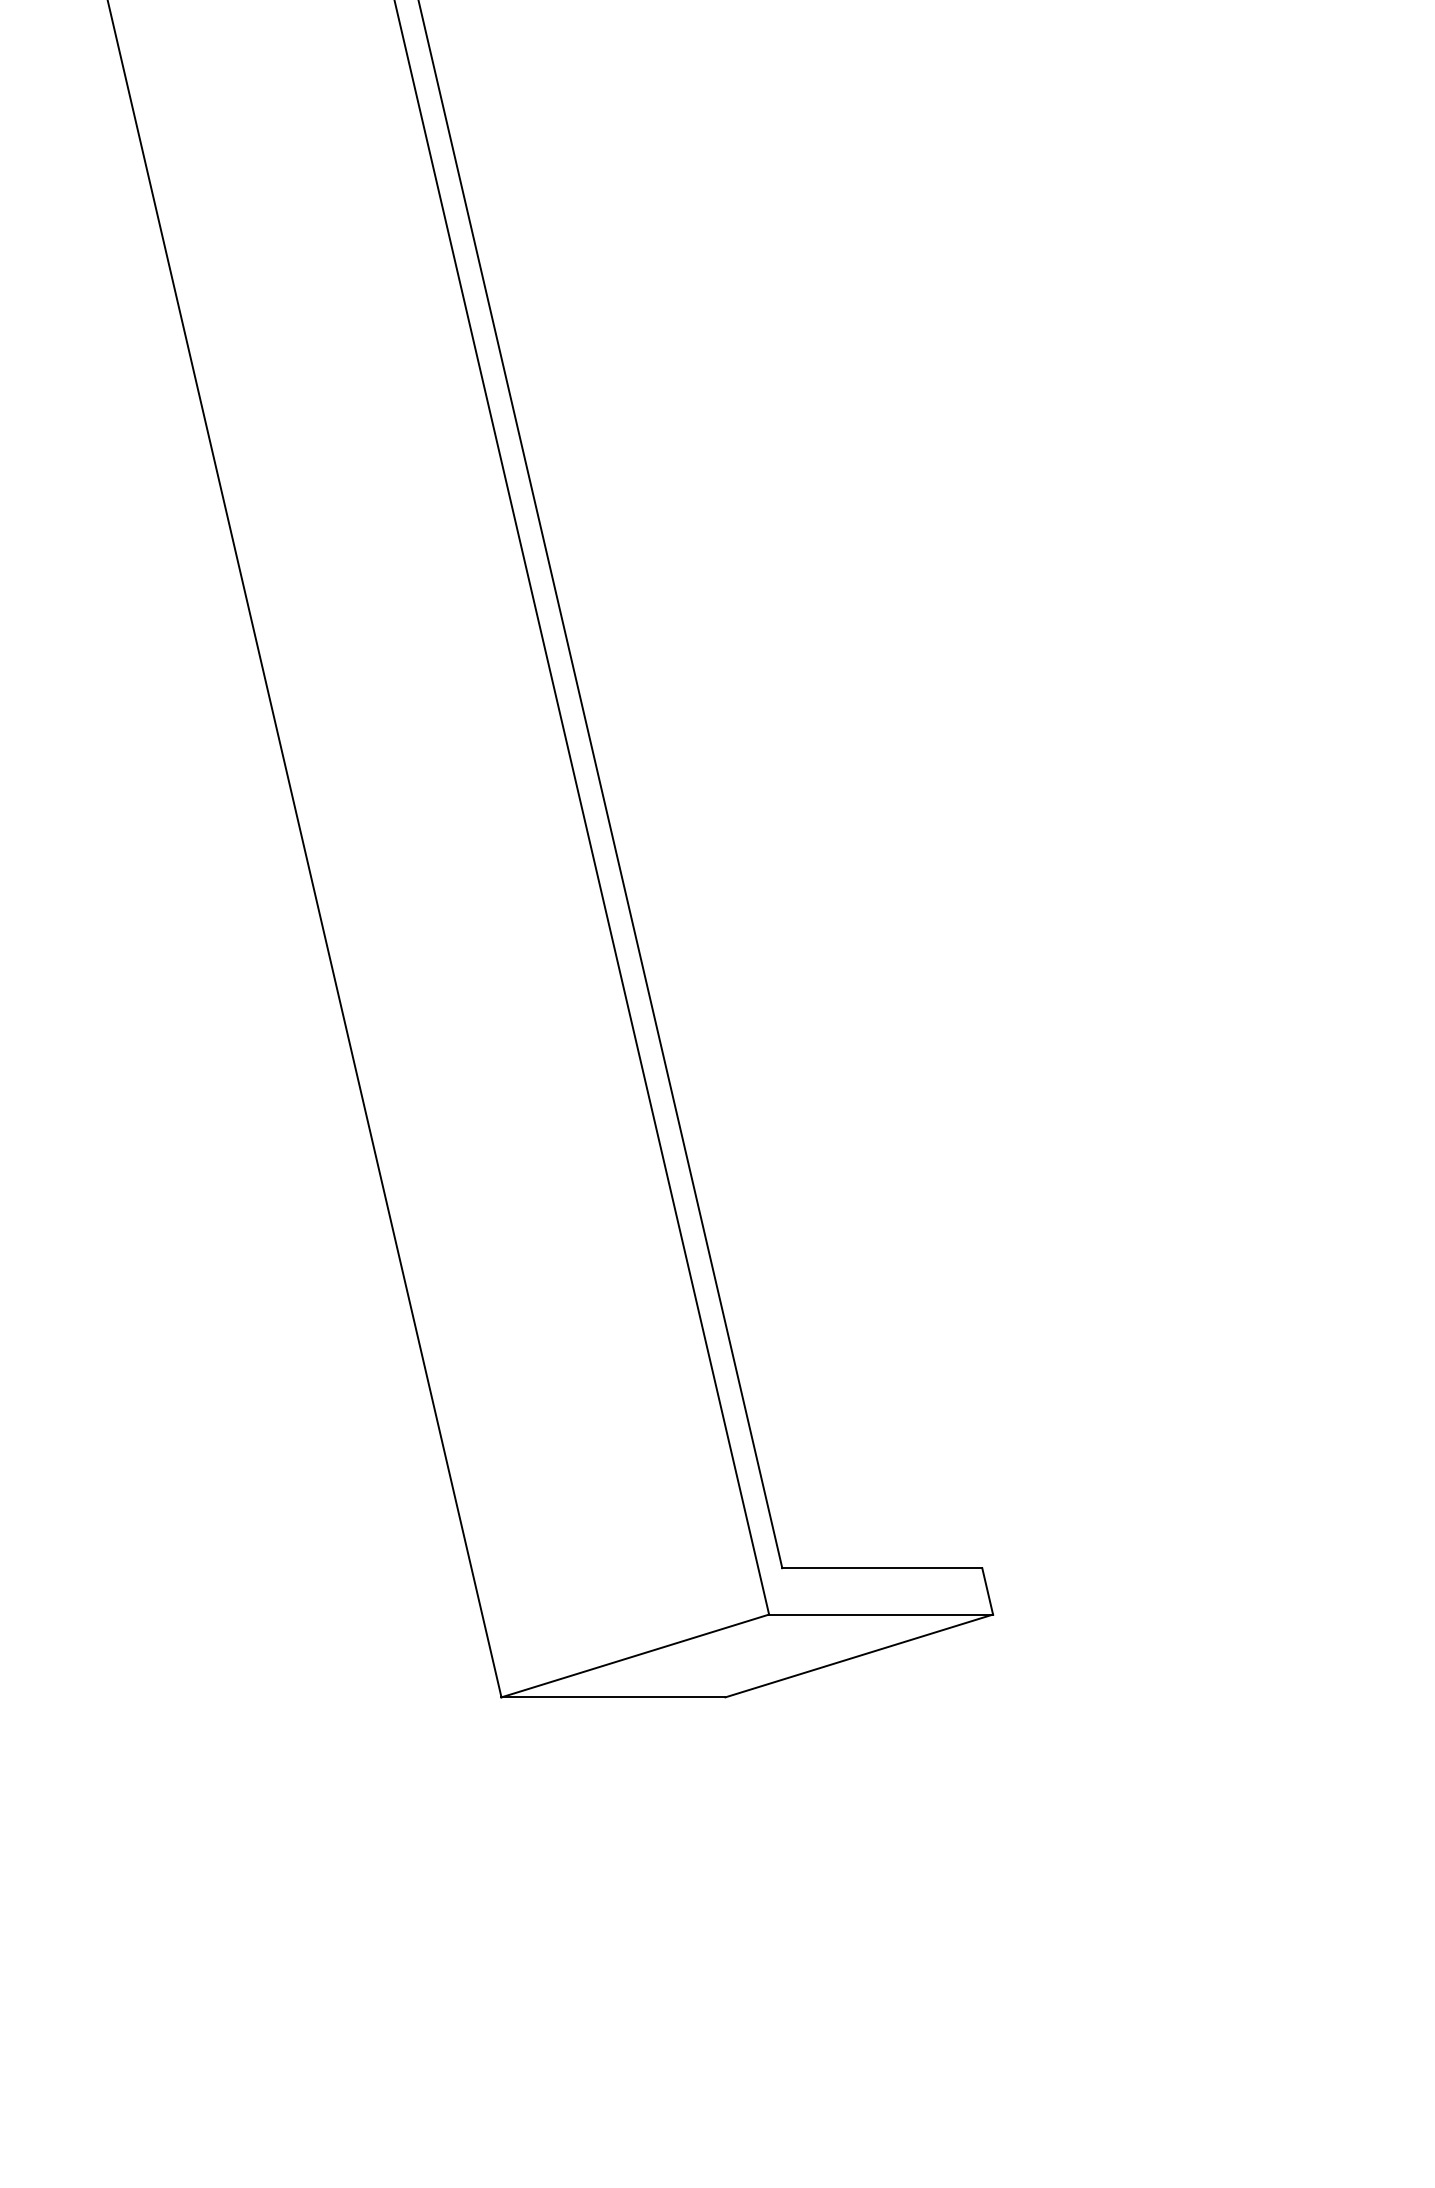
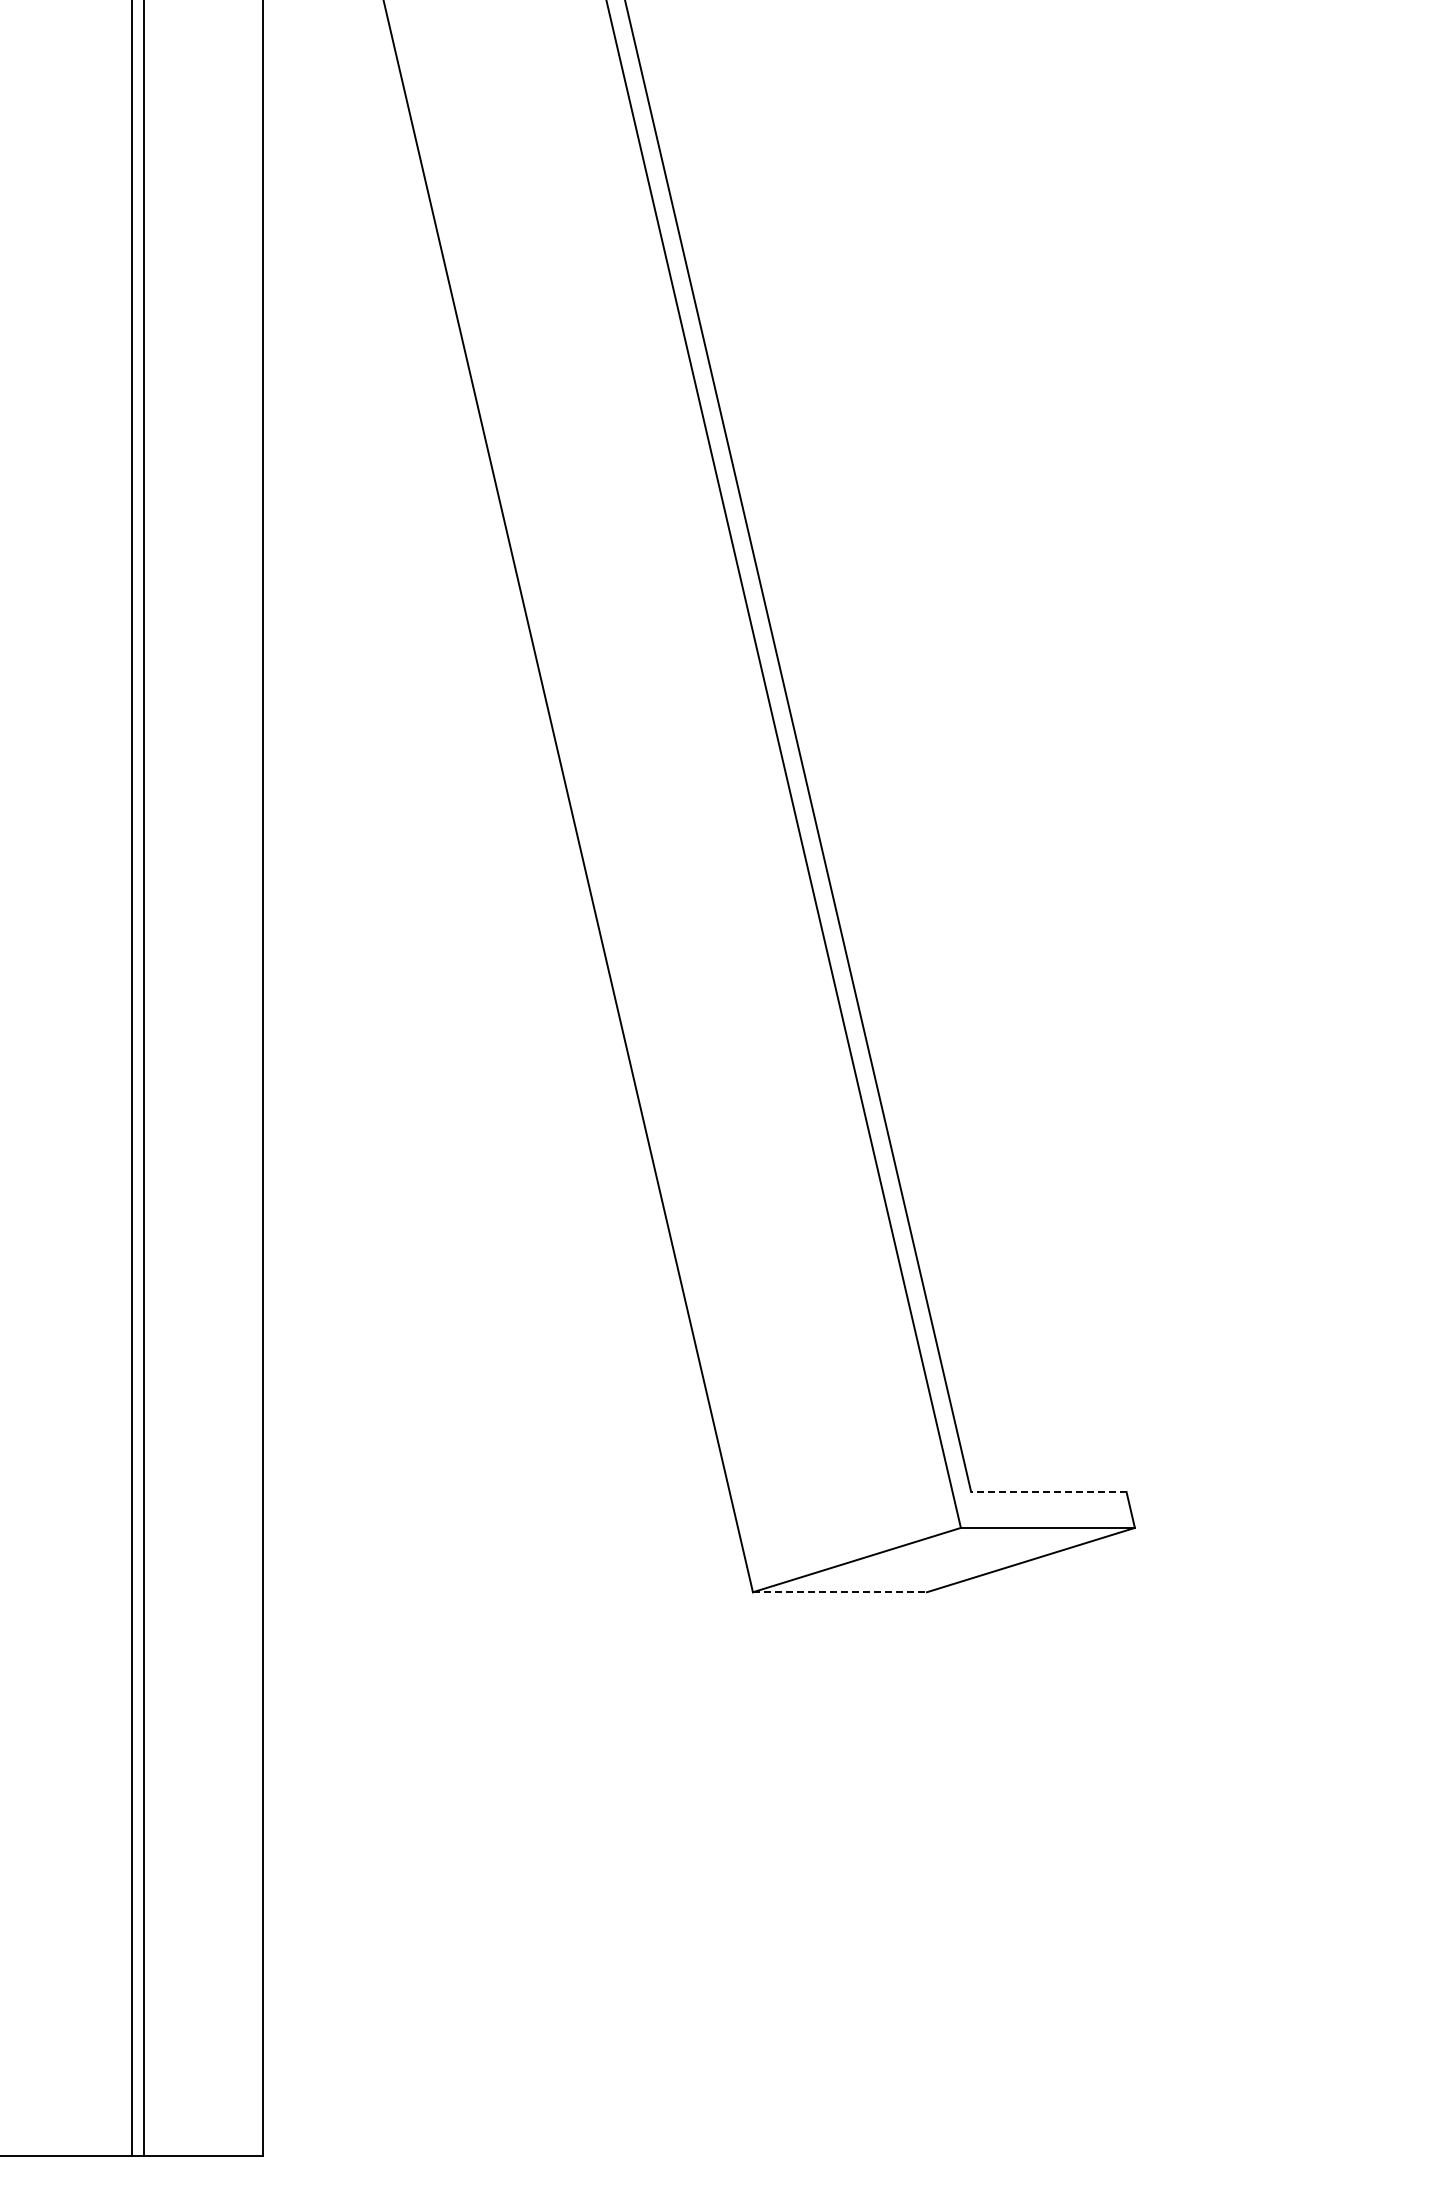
line: (881, 1567) -> (1048, 1491), solid -> dashed
line: (614, 1697) -> (840, 1592), solid -> dashed

